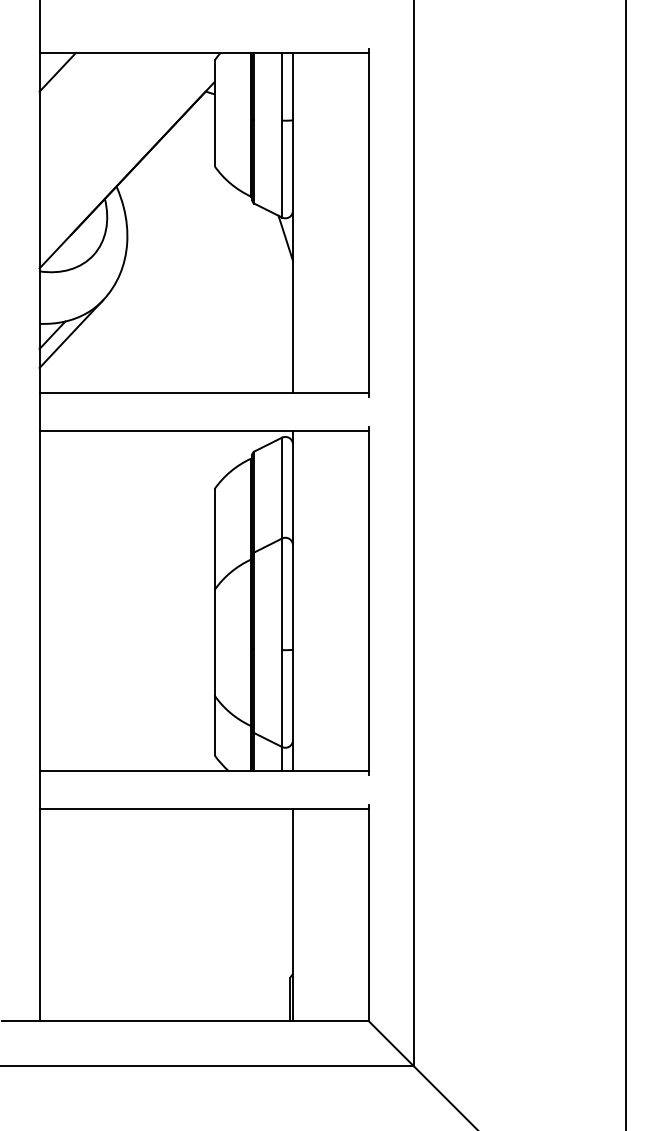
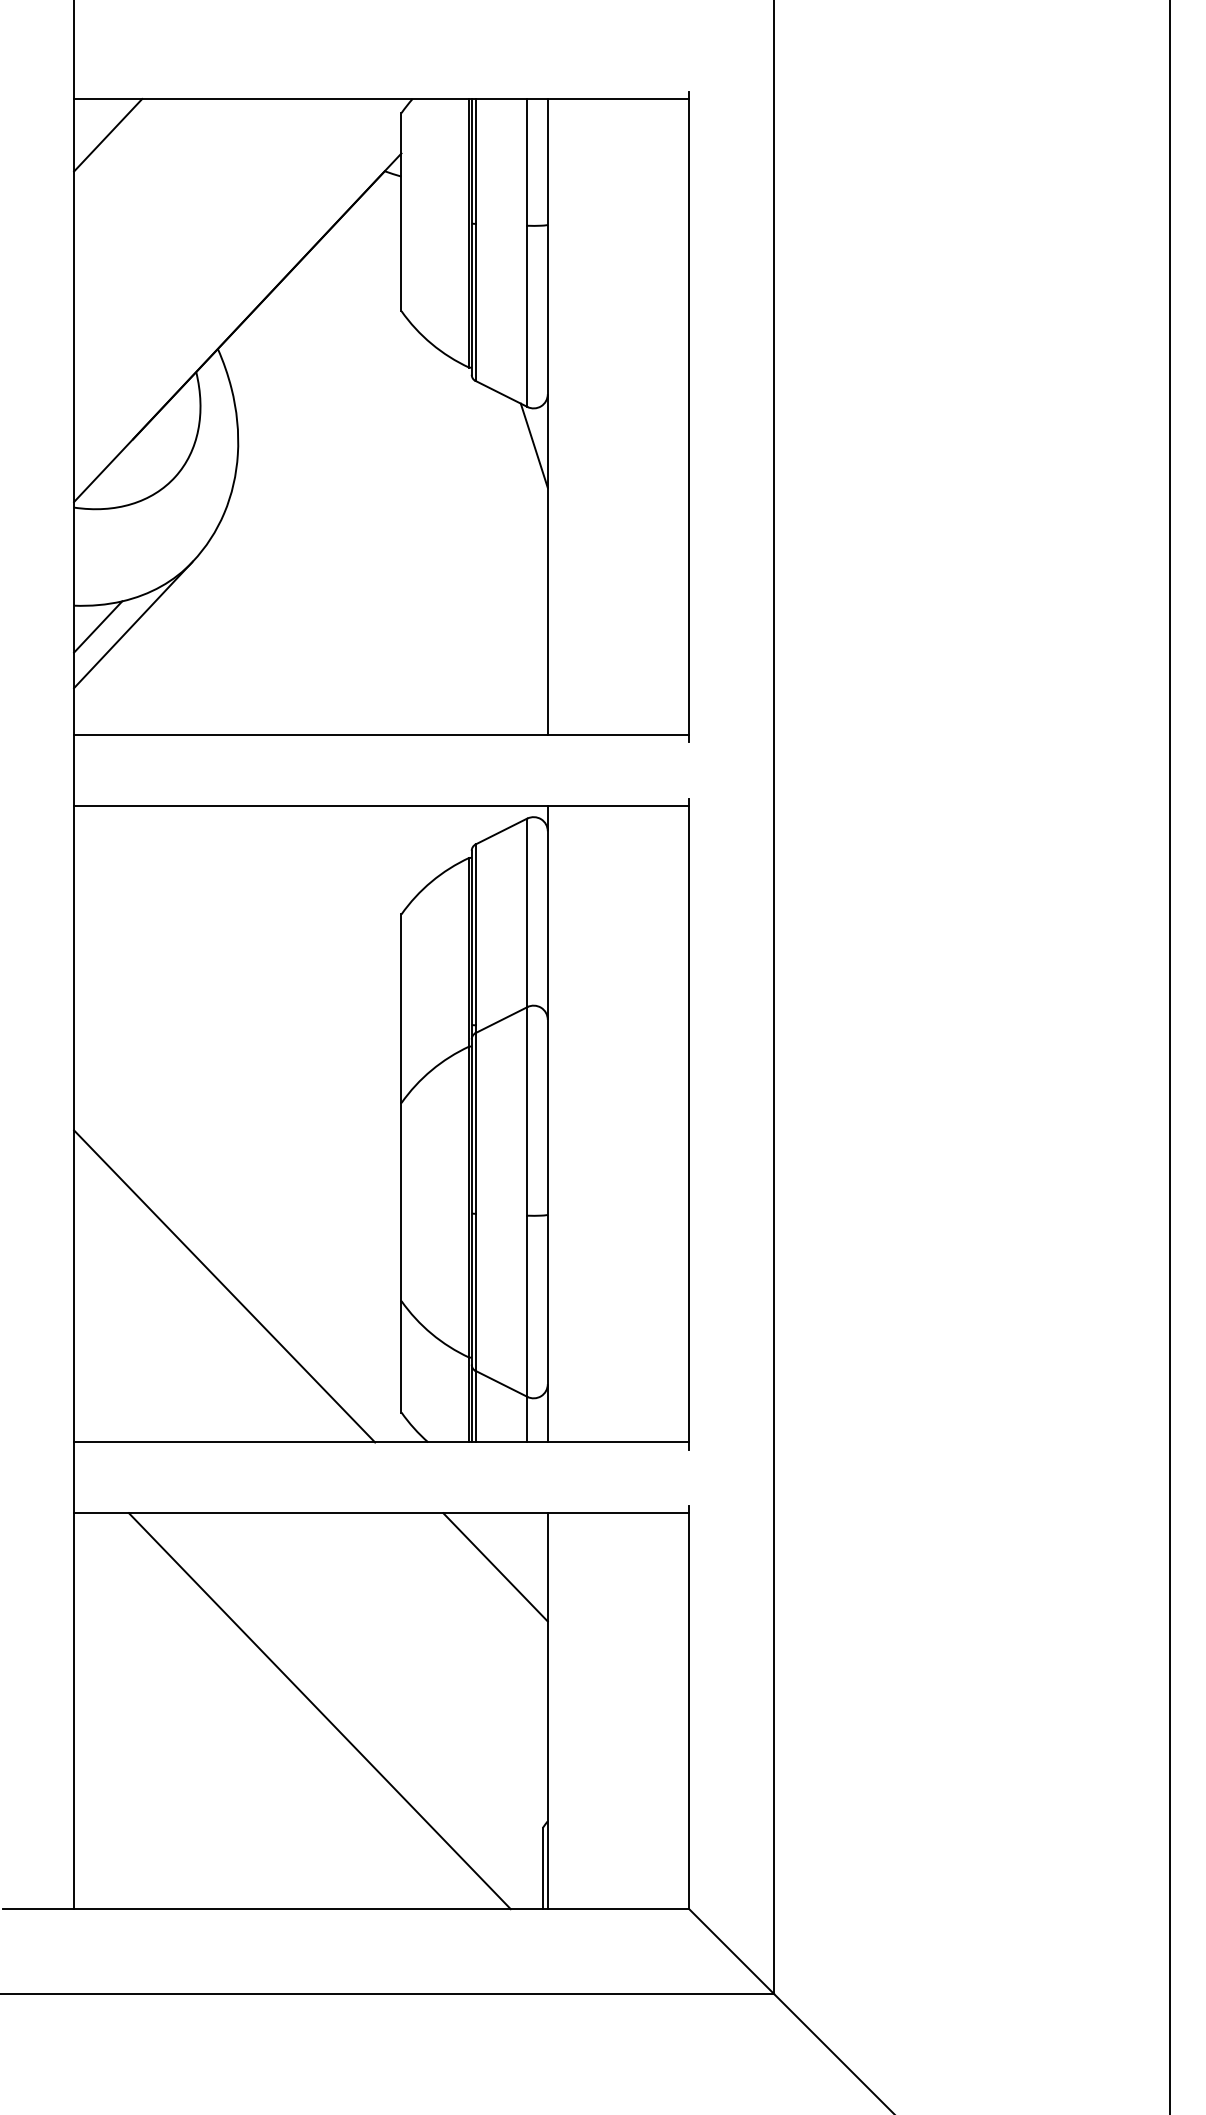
line: (119, 687) -> (223, 1285), added
line: (264, 838) -> (494, 1567), added
line: (170, 915) -> (318, 1711), added

